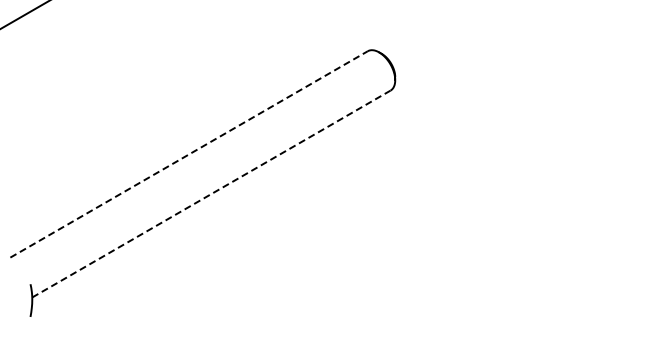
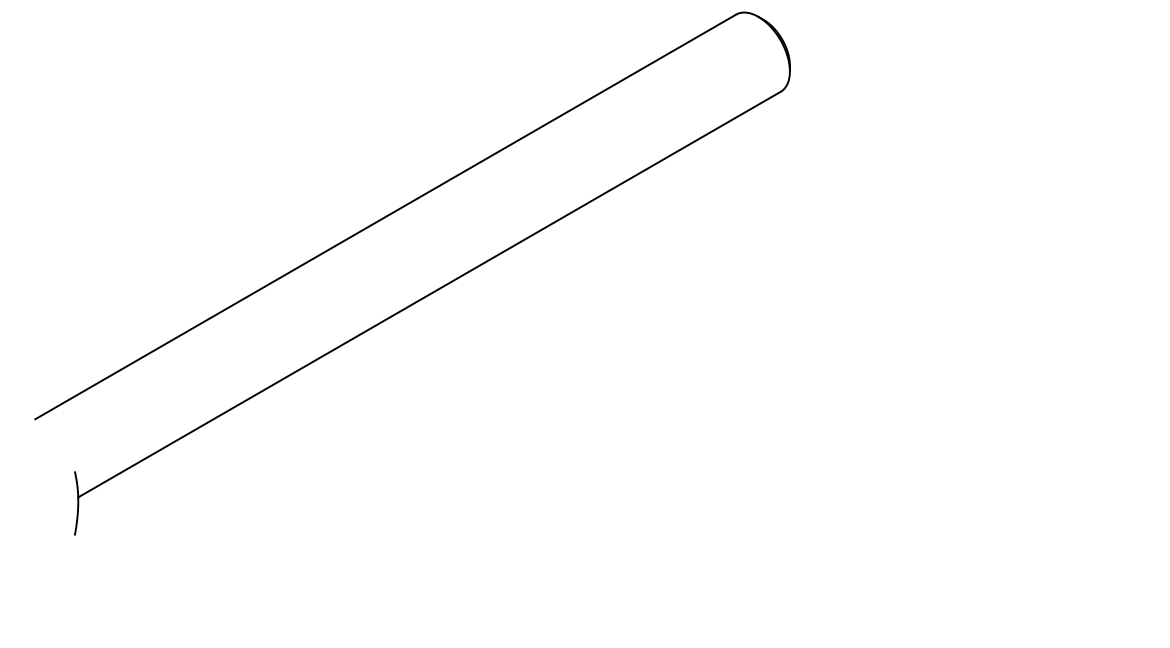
line: (189, 154) -> (386, 217), dashed -> solid
line: (211, 194) -> (429, 295), dashed -> solid

